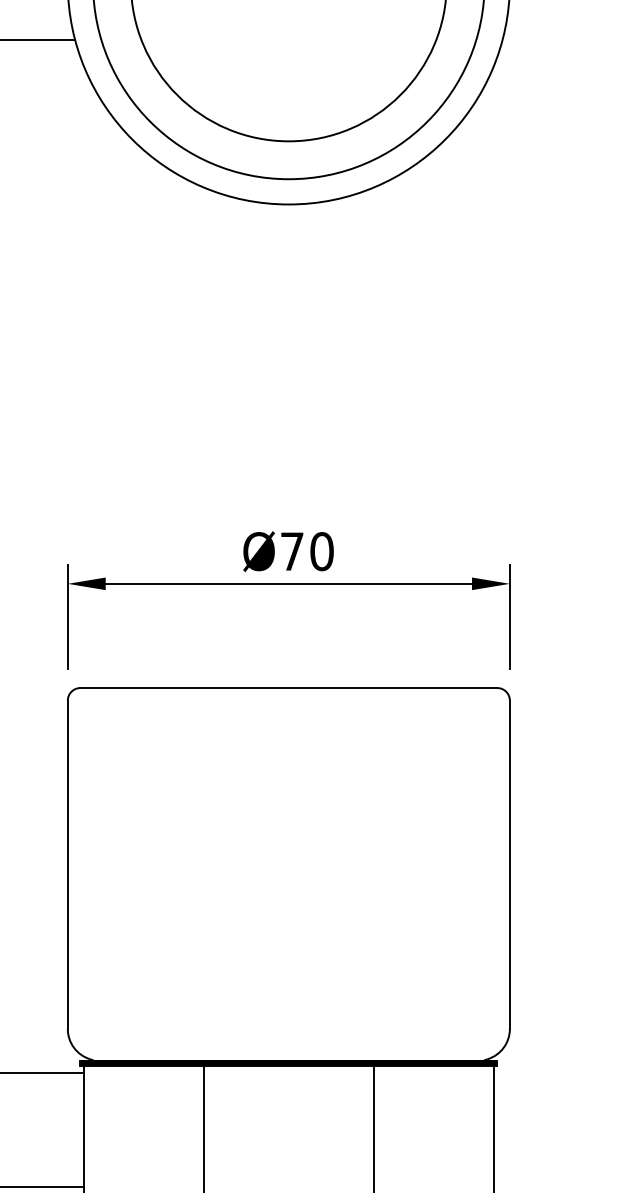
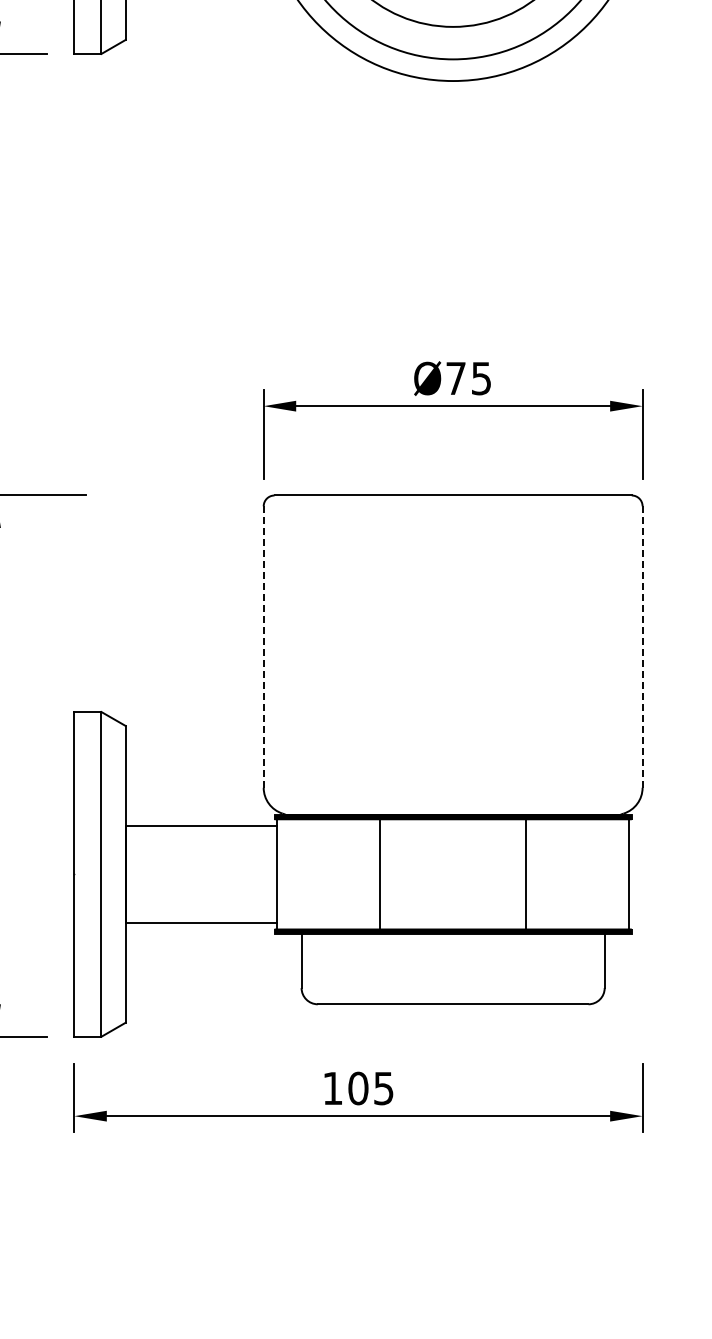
text: (321, 551) -> (481, 378), Ø70 -> Ø75
line: (67, 865) -> (263, 647), solid -> dashed
line: (509, 865) -> (642, 647), solid -> dashed

